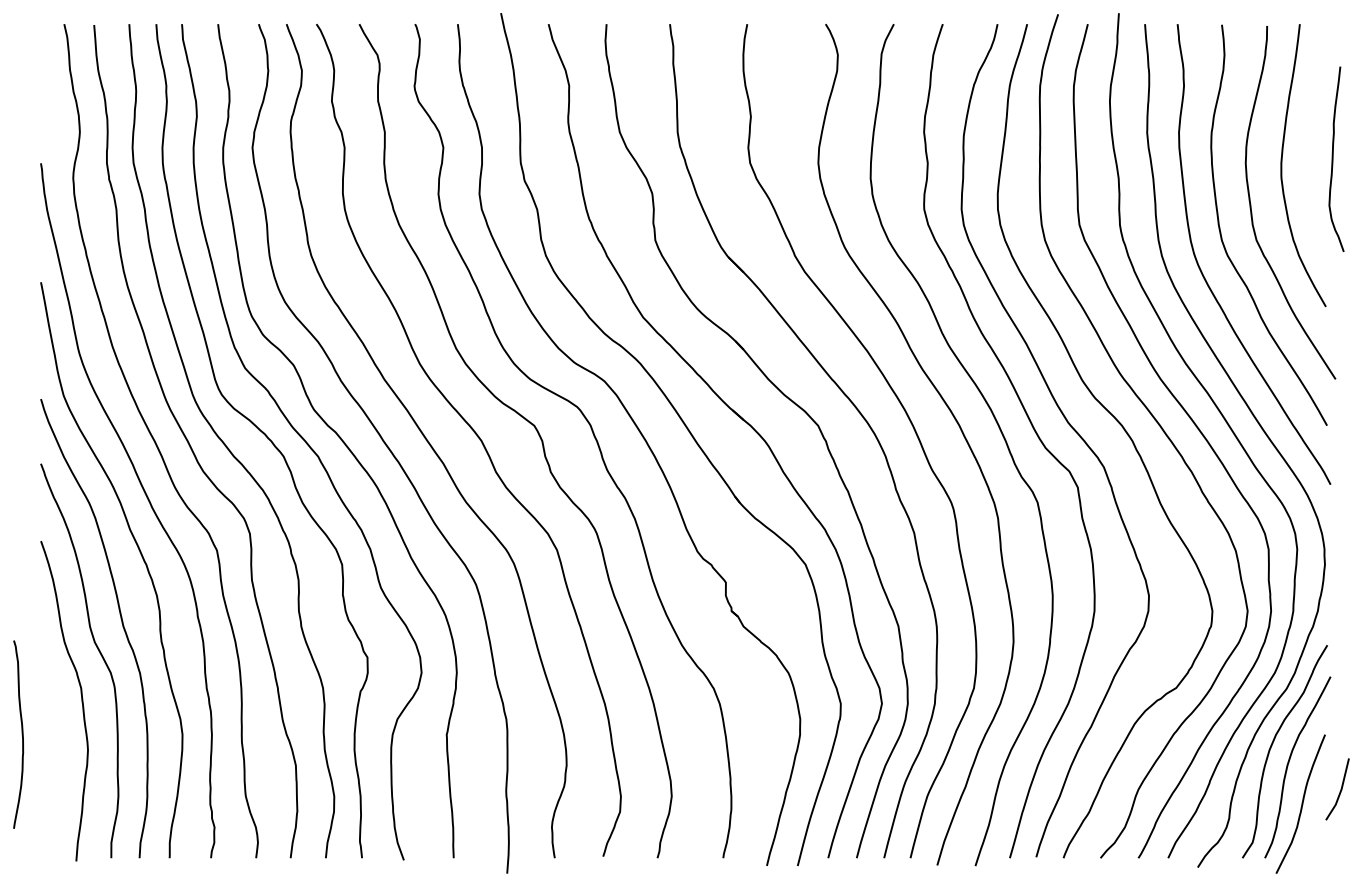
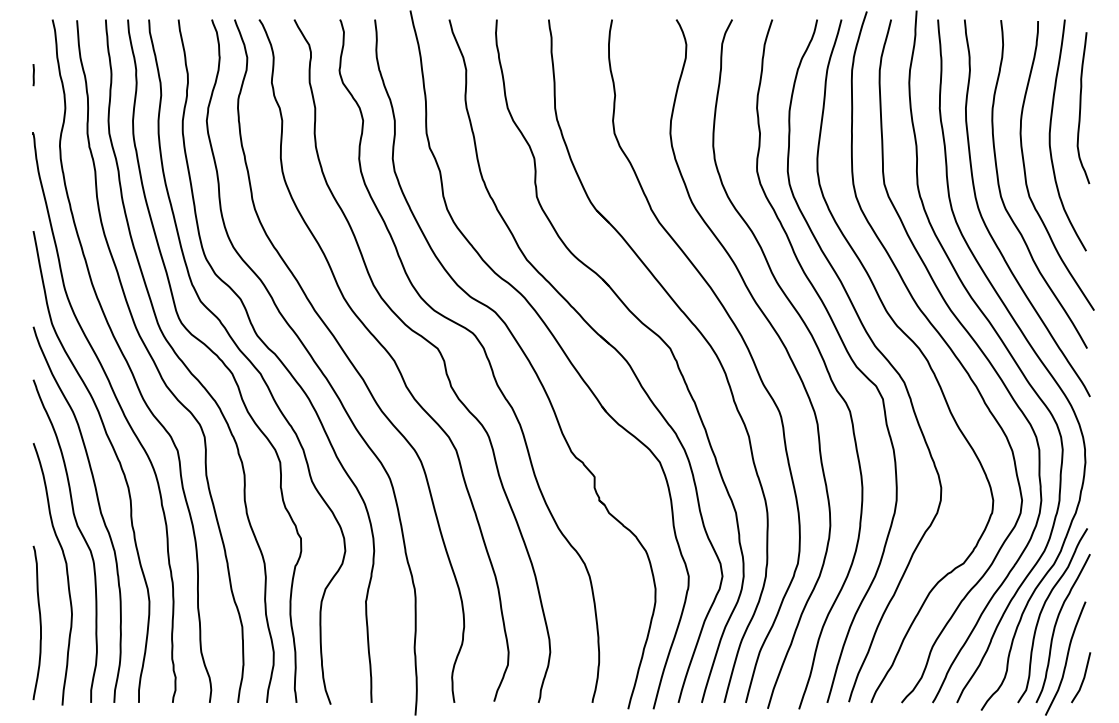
line: (41, 91) -> (33, 74), added
curve: (1333, 158) -> (1080, 107), moved
curve: (21, 734) -> (39, 622), moved
line: (1339, 791) -> (1082, 679), moved

